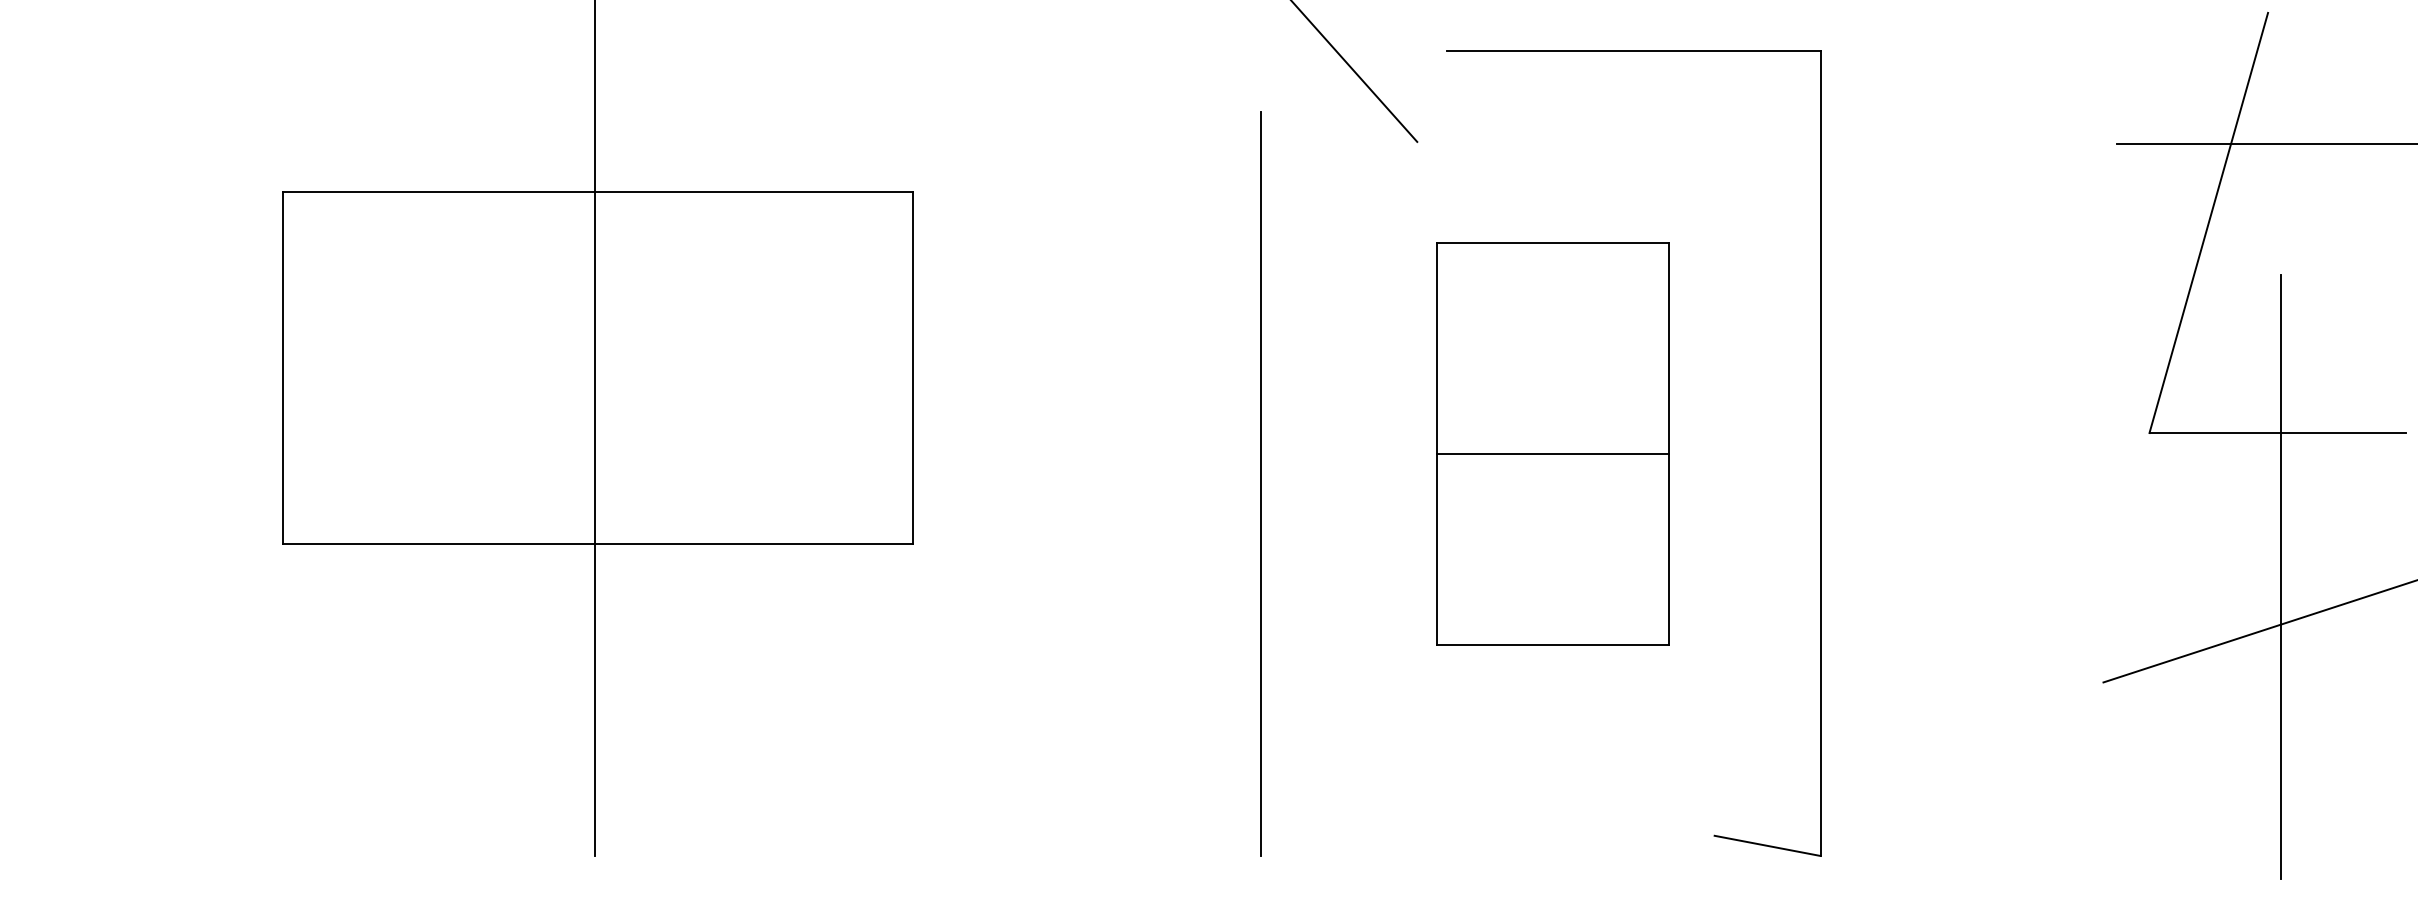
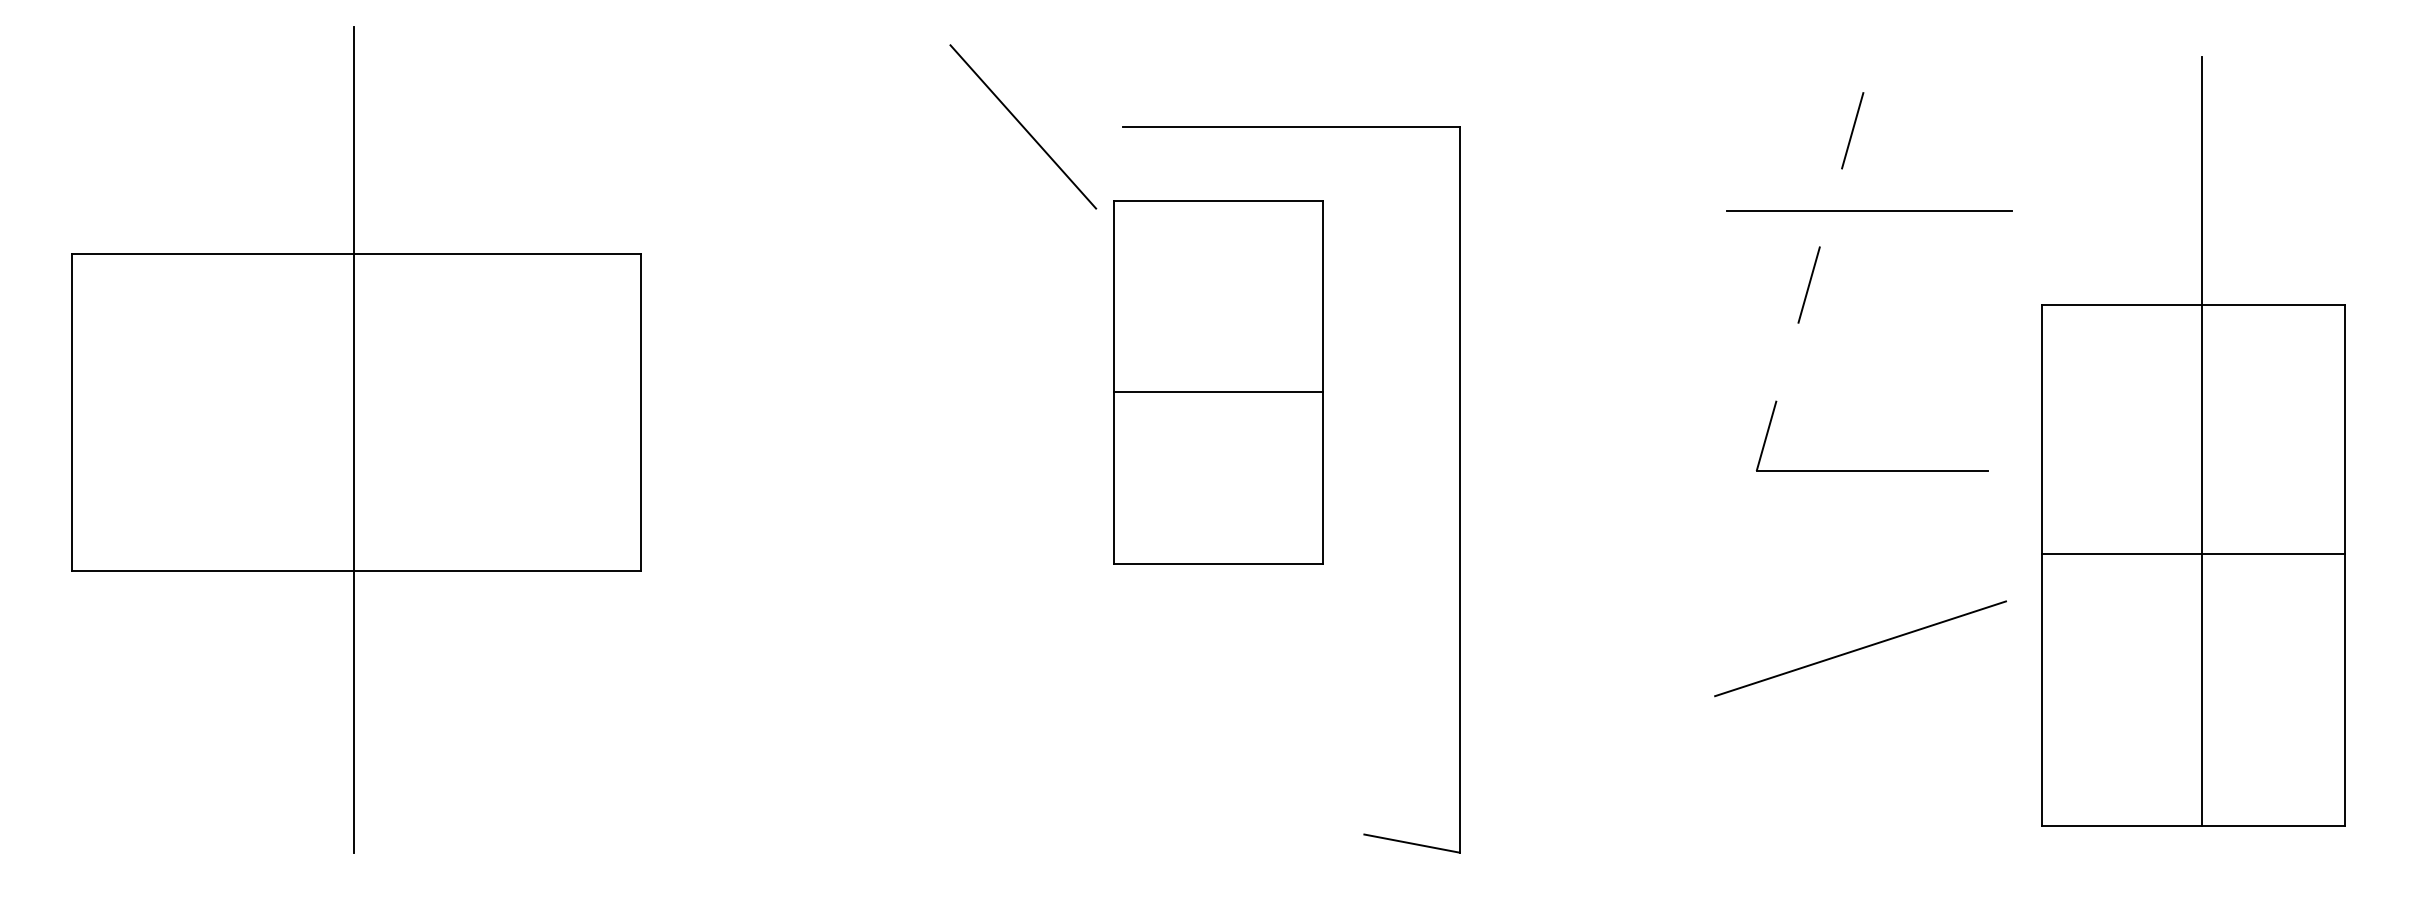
line: (2209, 222) -> (1810, 281), solid -> dashed
part: (1552, 443) -> (1218, 382), moved
line: (1261, 483) -> (955, 516), removed
line: (2281, 577) -> (1875, 601), removed

